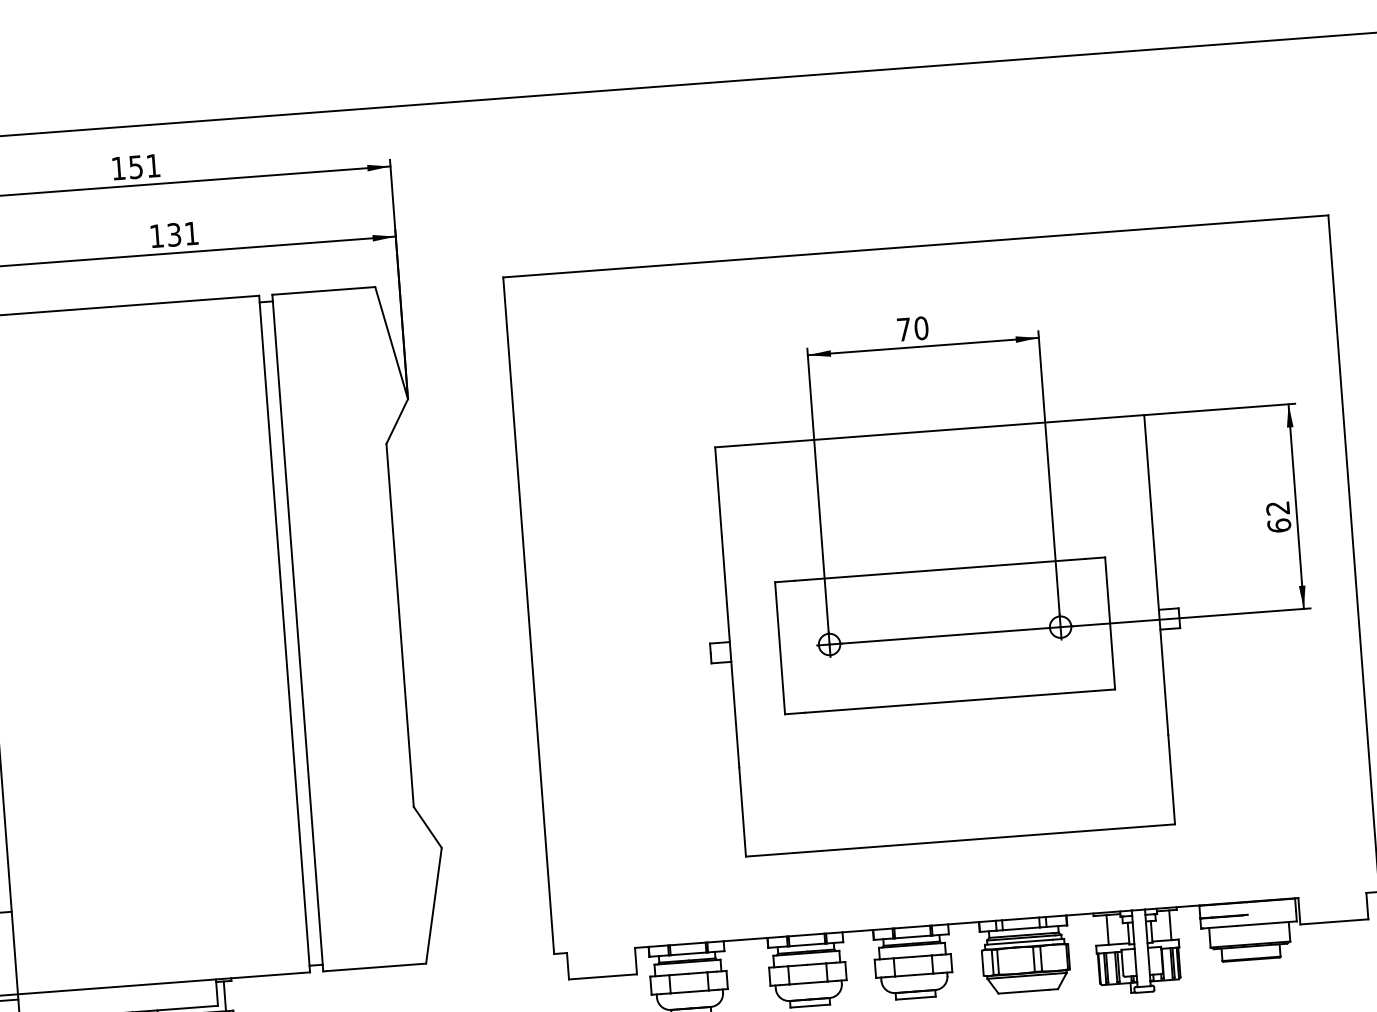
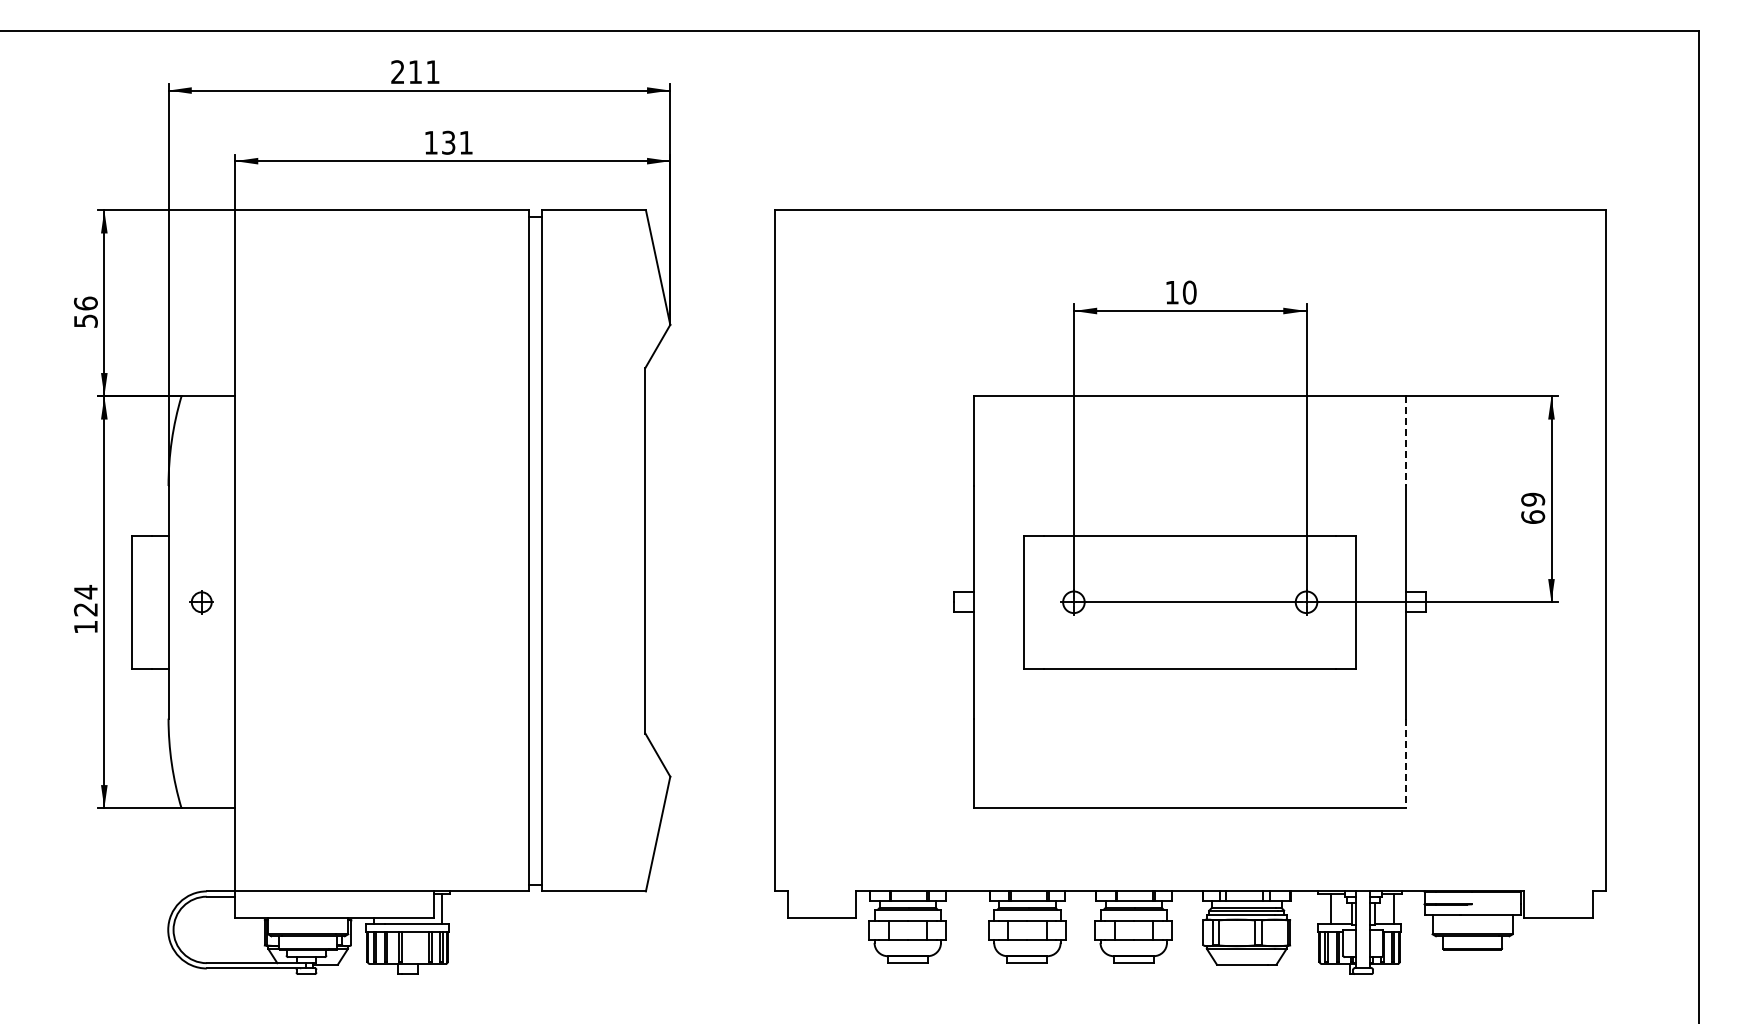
text: (127, 168) -> (406, 72), 151 -> 211
text: (903, 329) -> (1171, 292), 70 -> 10
line: (1147, 460) -> (1406, 441), solid -> dashed
text: (1278, 508) -> (1533, 499), 62 -> 69
line: (1171, 779) -> (1406, 763), solid -> dashed

